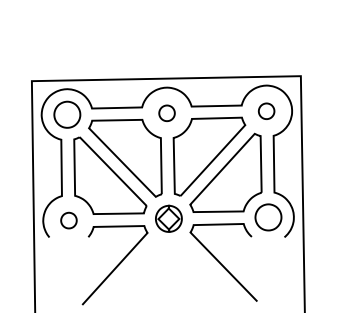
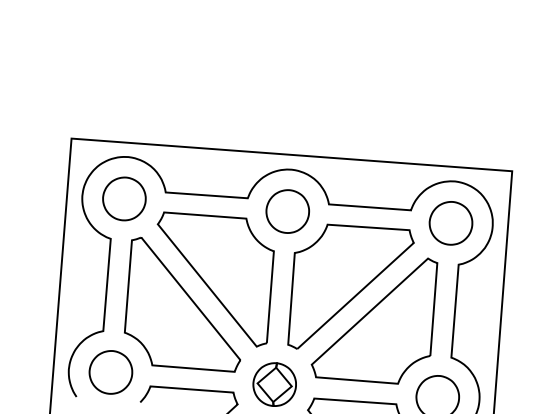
part: (266, 111) -> (450, 223), size x1.67
part: (166, 113) -> (286, 211), size x1.67
part: (68, 220) -> (110, 372), size x1.67

